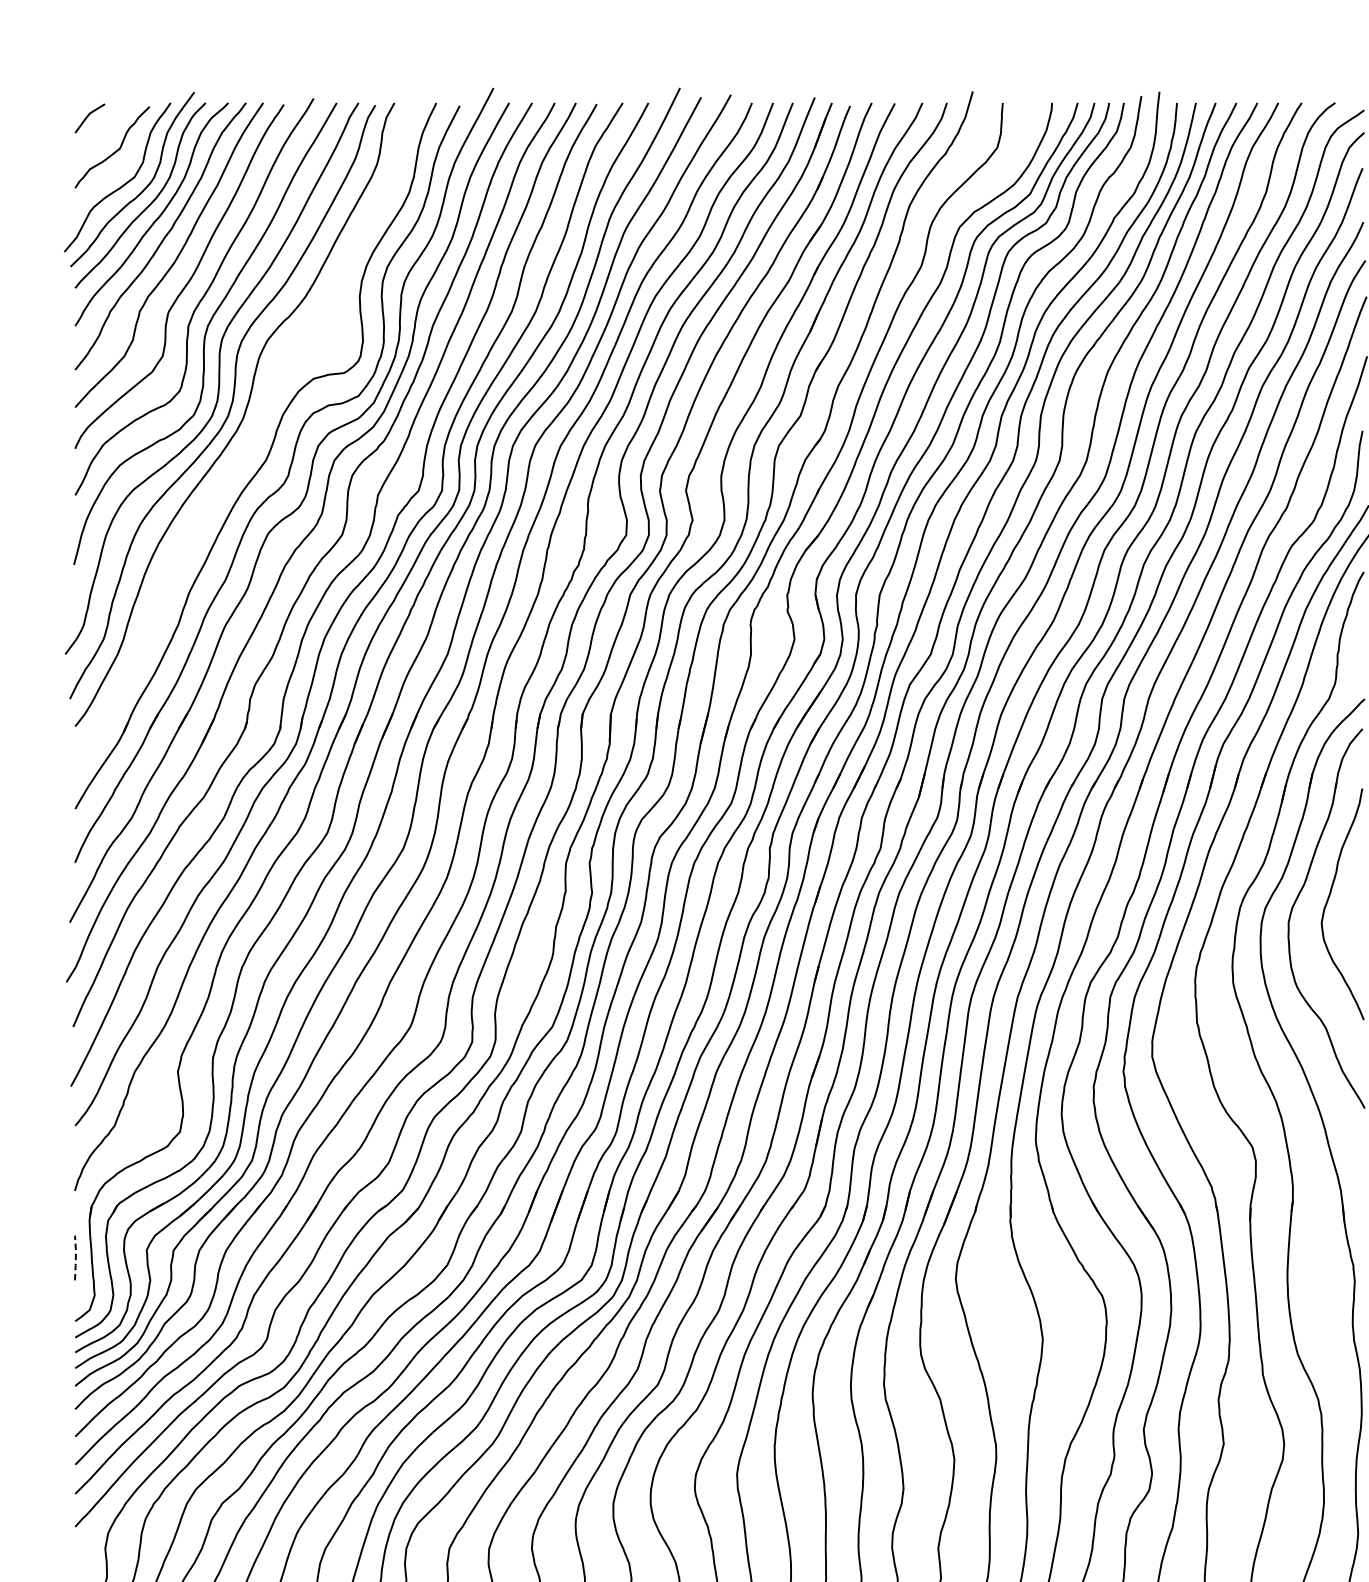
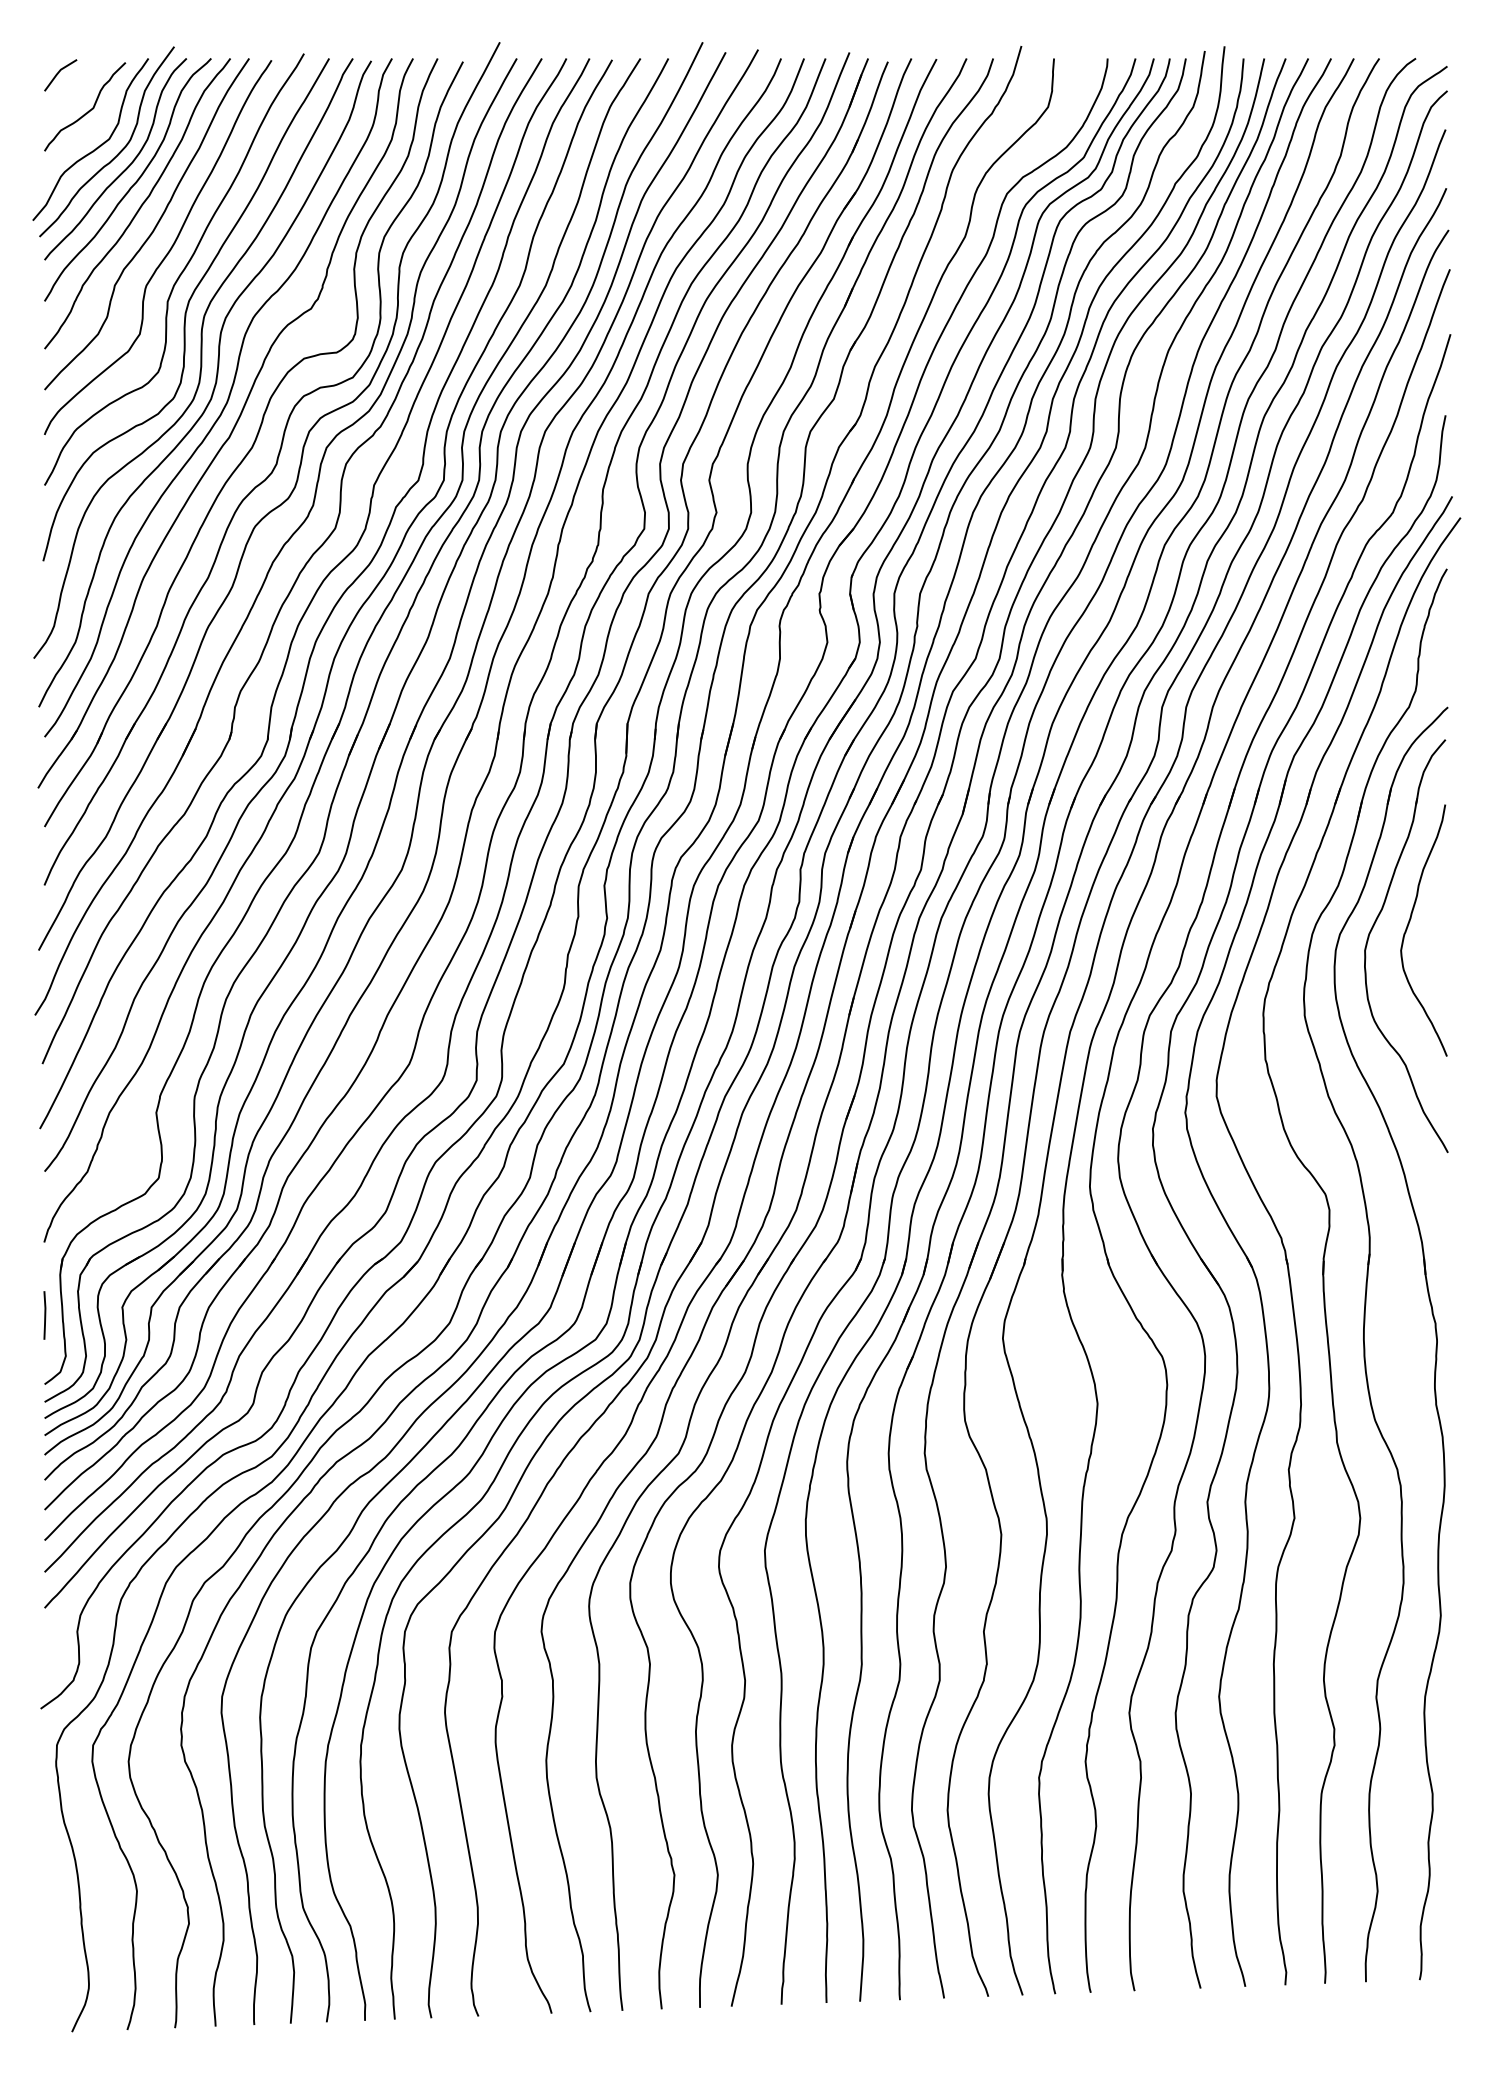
part: (248, 441) -> (233, 426), added
line: (76, 1257) -> (45, 1314), dashed -> solid

